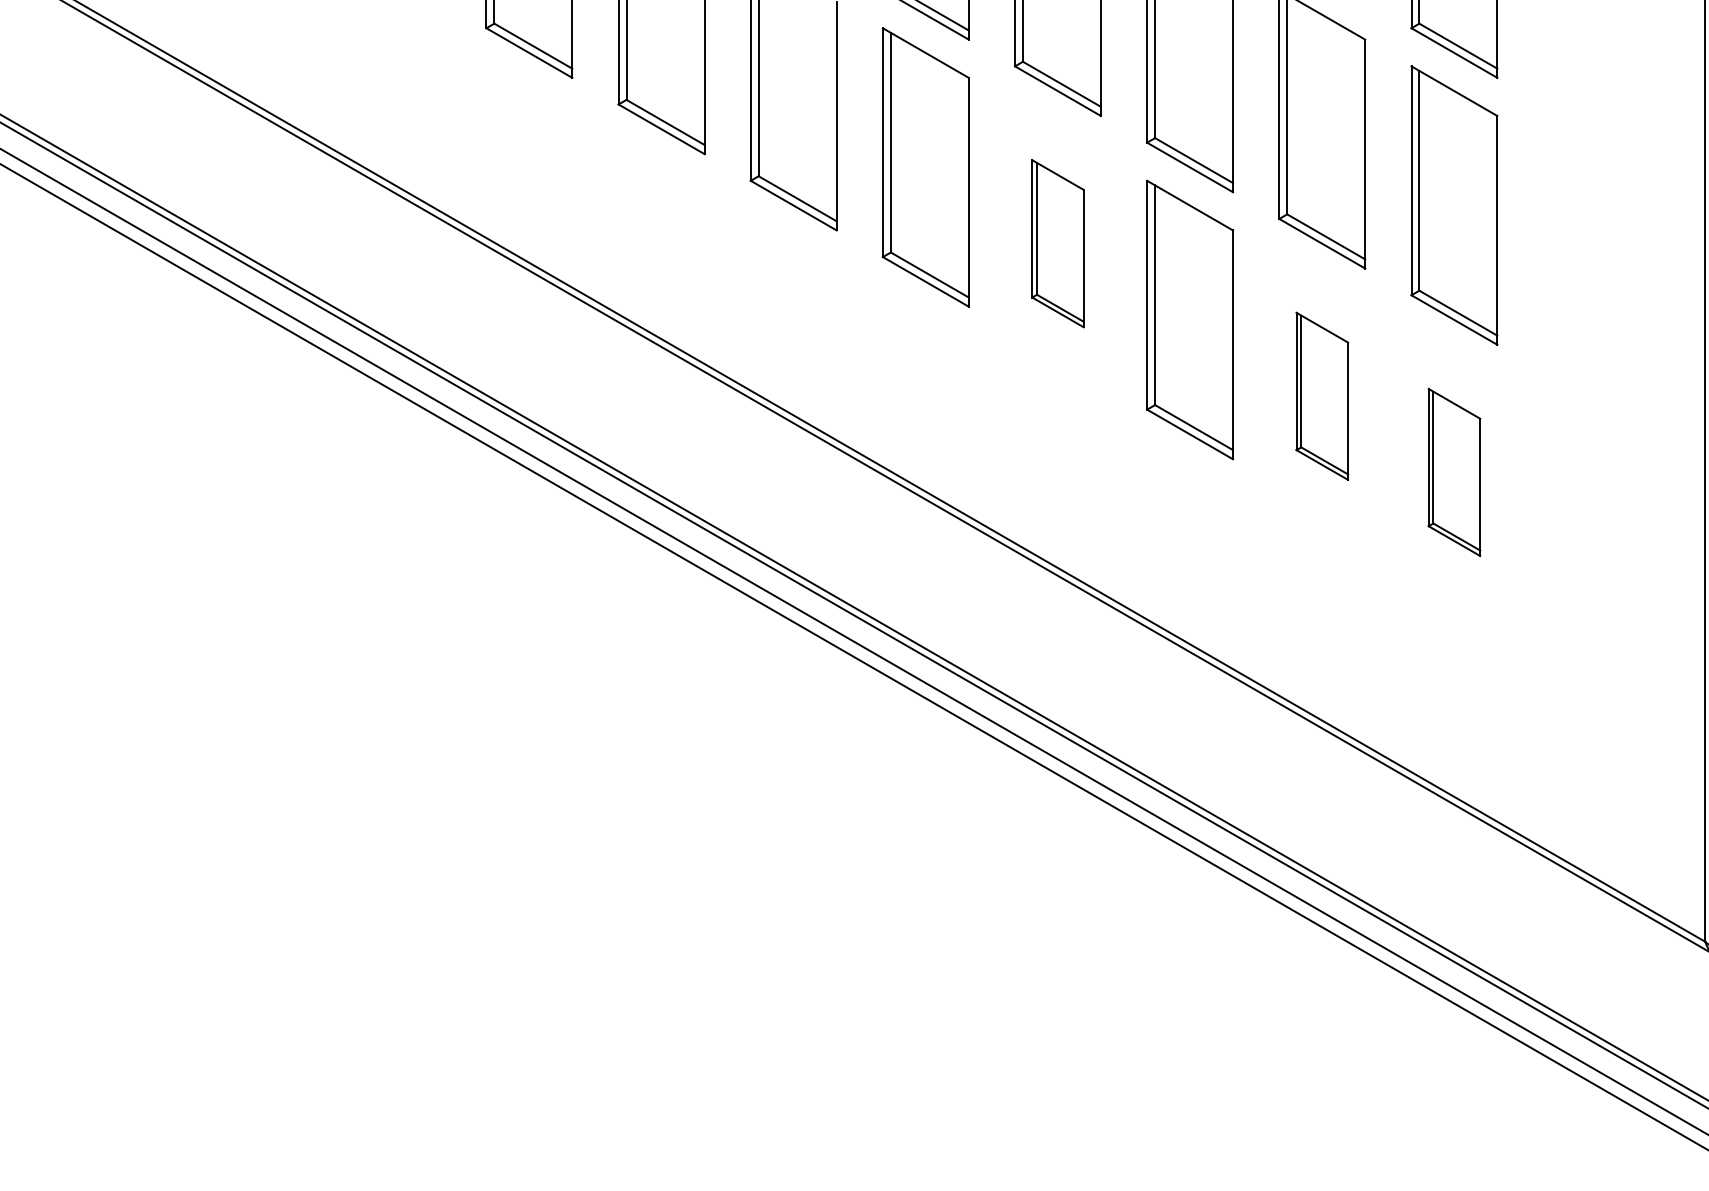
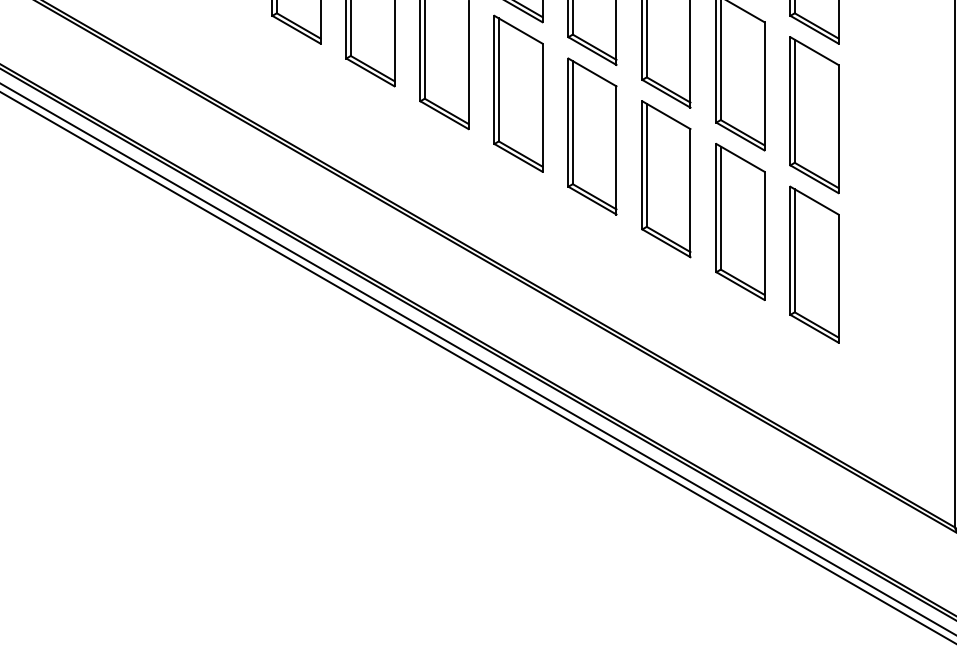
part: (1058, 243) -> (592, 136), size x1.67
part: (1322, 395) -> (740, 221), size x1.67
part: (1454, 472) -> (814, 264), size x1.67

